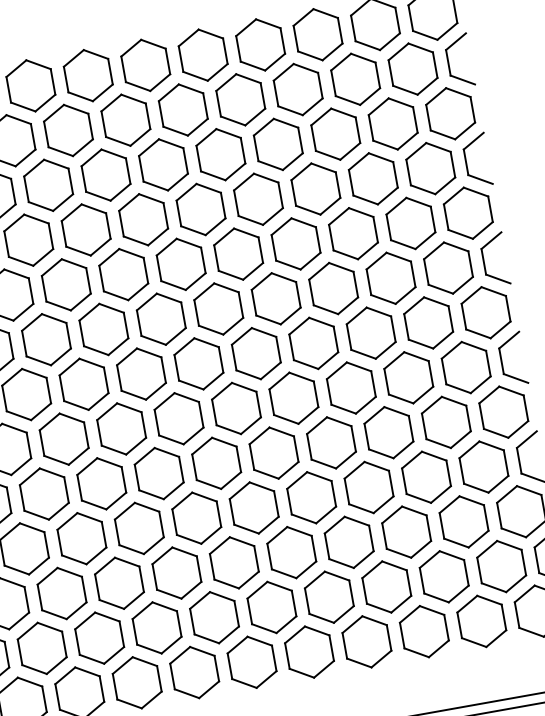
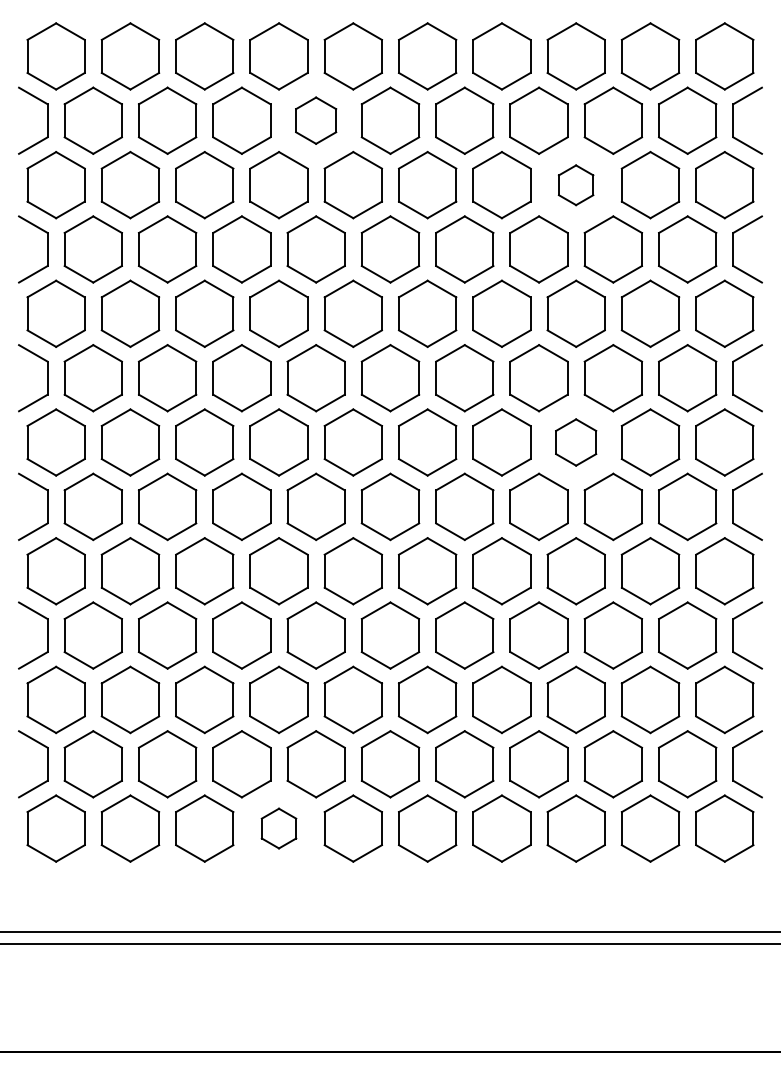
part: (125, 120) -> (315, 120), size x0.7
part: (335, 134) -> (575, 185), size x0.6
part: (370, 333) -> (575, 442), size x0.7
part: (194, 672) -> (278, 828), size x0.6

